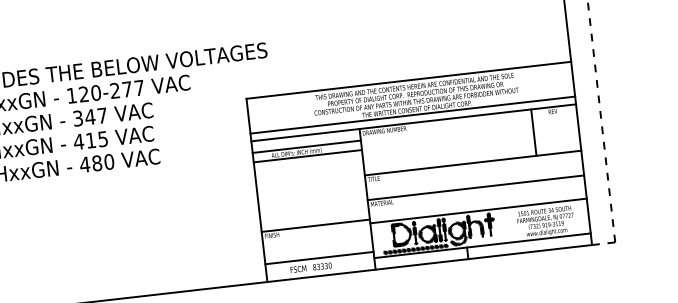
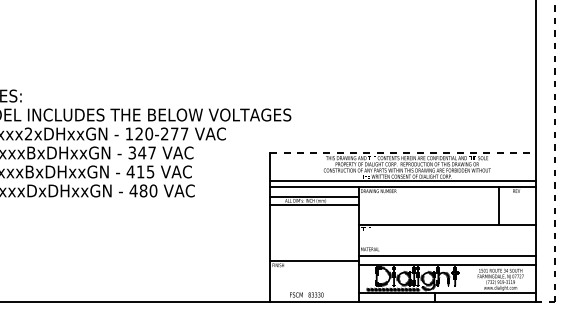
line: (409, 80) -> (403, 152), solid -> dashed
line: (474, 187) -> (446, 255), moved
line: (319, 257) -> (314, 287), removed

